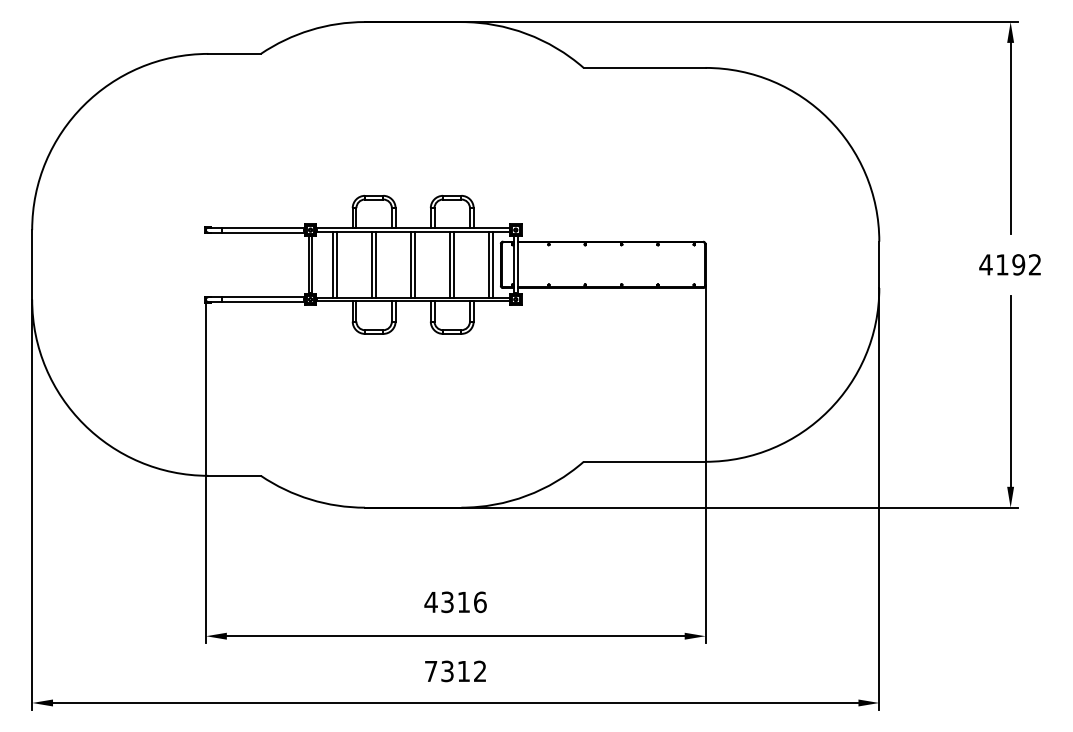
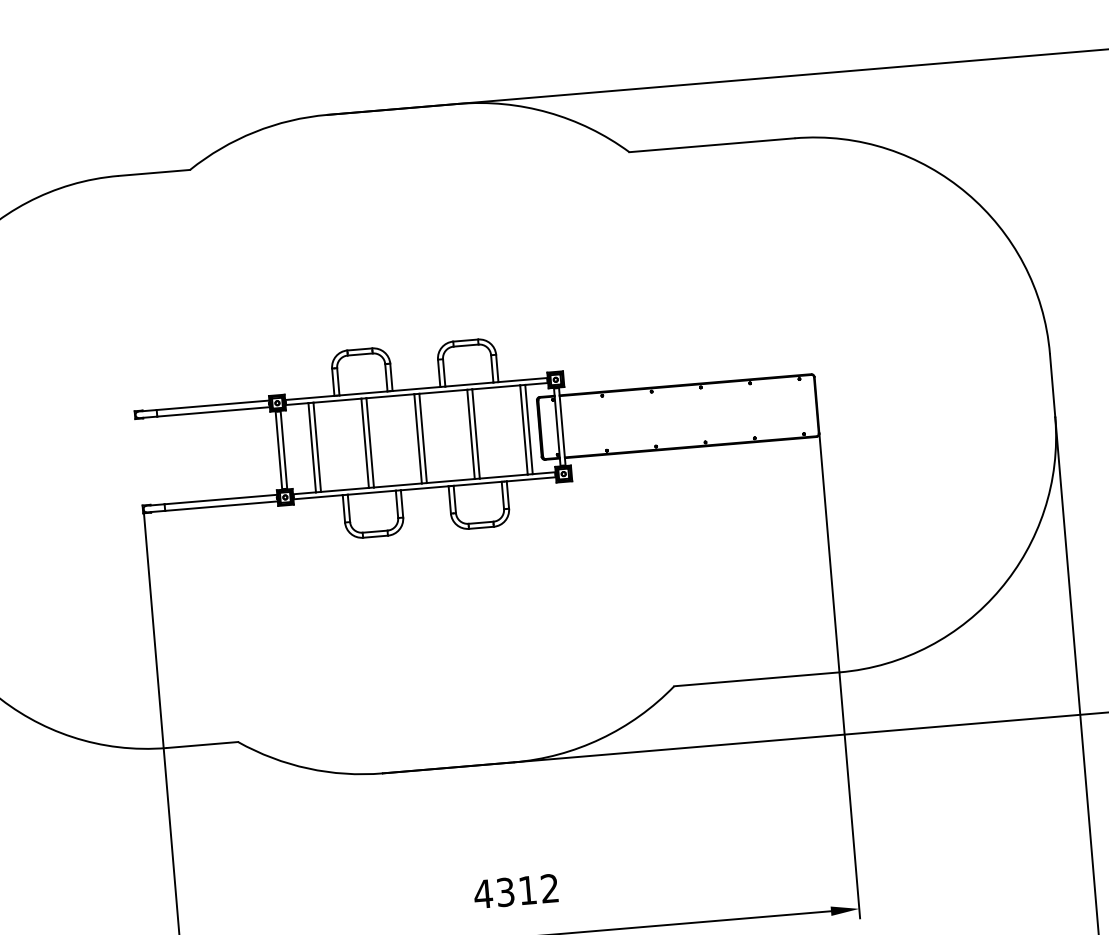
text: (480, 602) -> (550, 888), 4316 -> 4312

